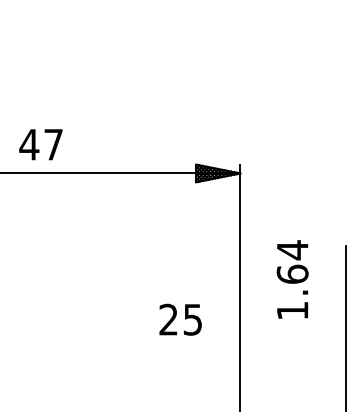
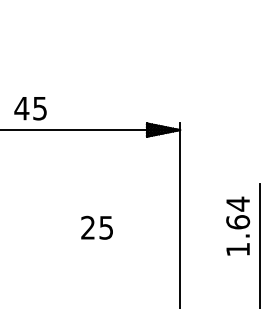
text: (53, 144) -> (39, 108), 47 -> 45
text: (292, 279) -> (238, 226), moved
text: (180, 319) -> (96, 227), moved

